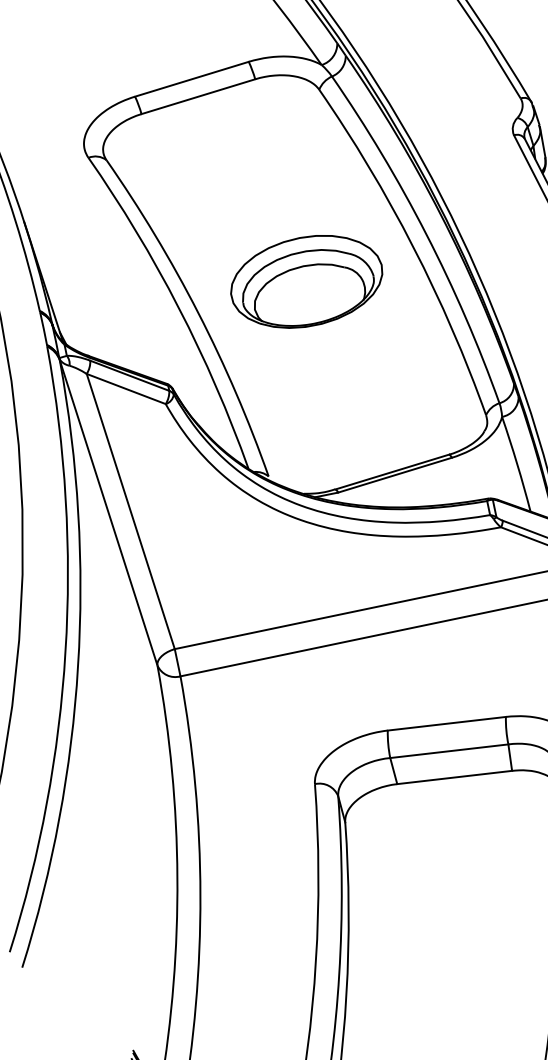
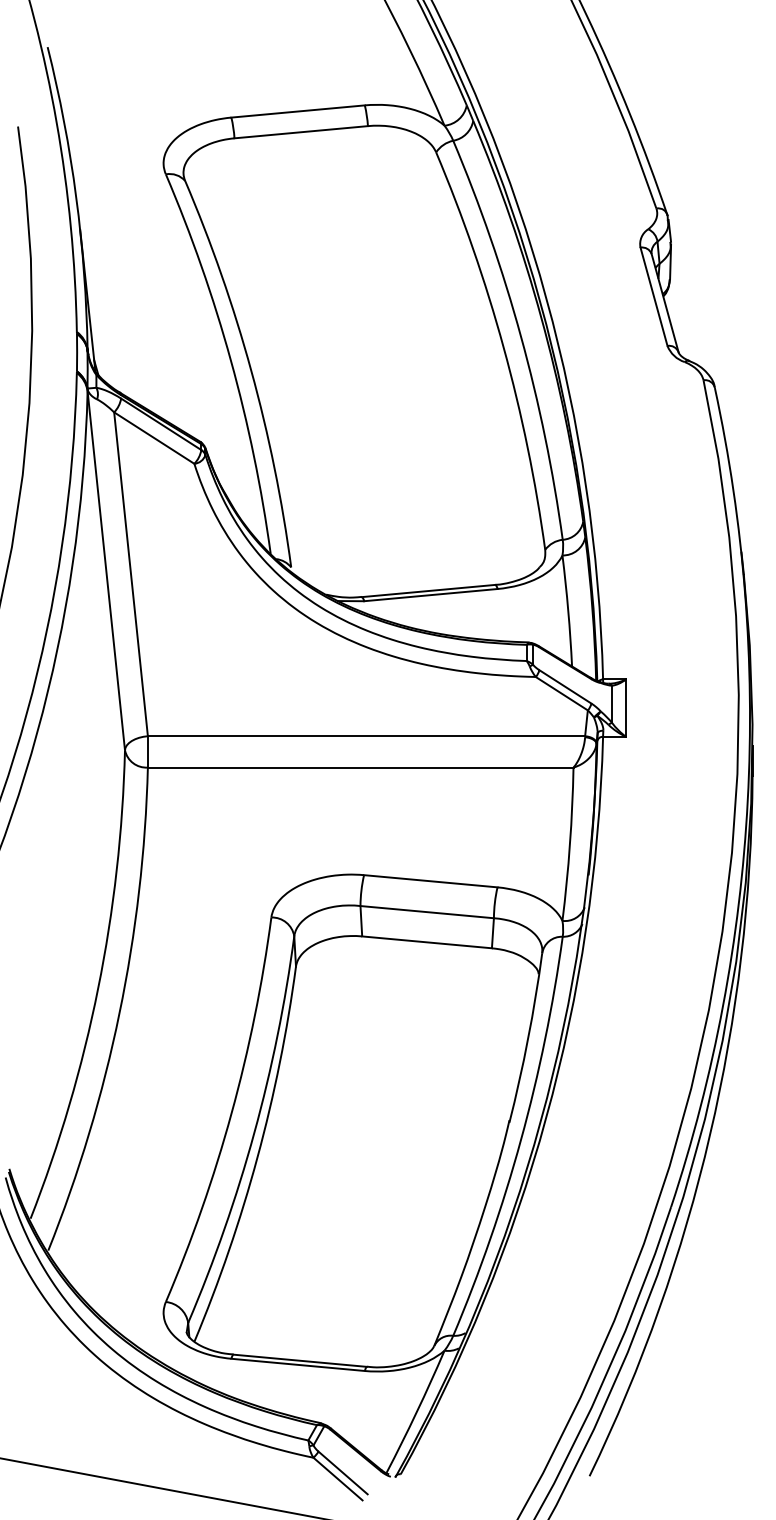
part: (306, 281) -> (377, 361), removed

